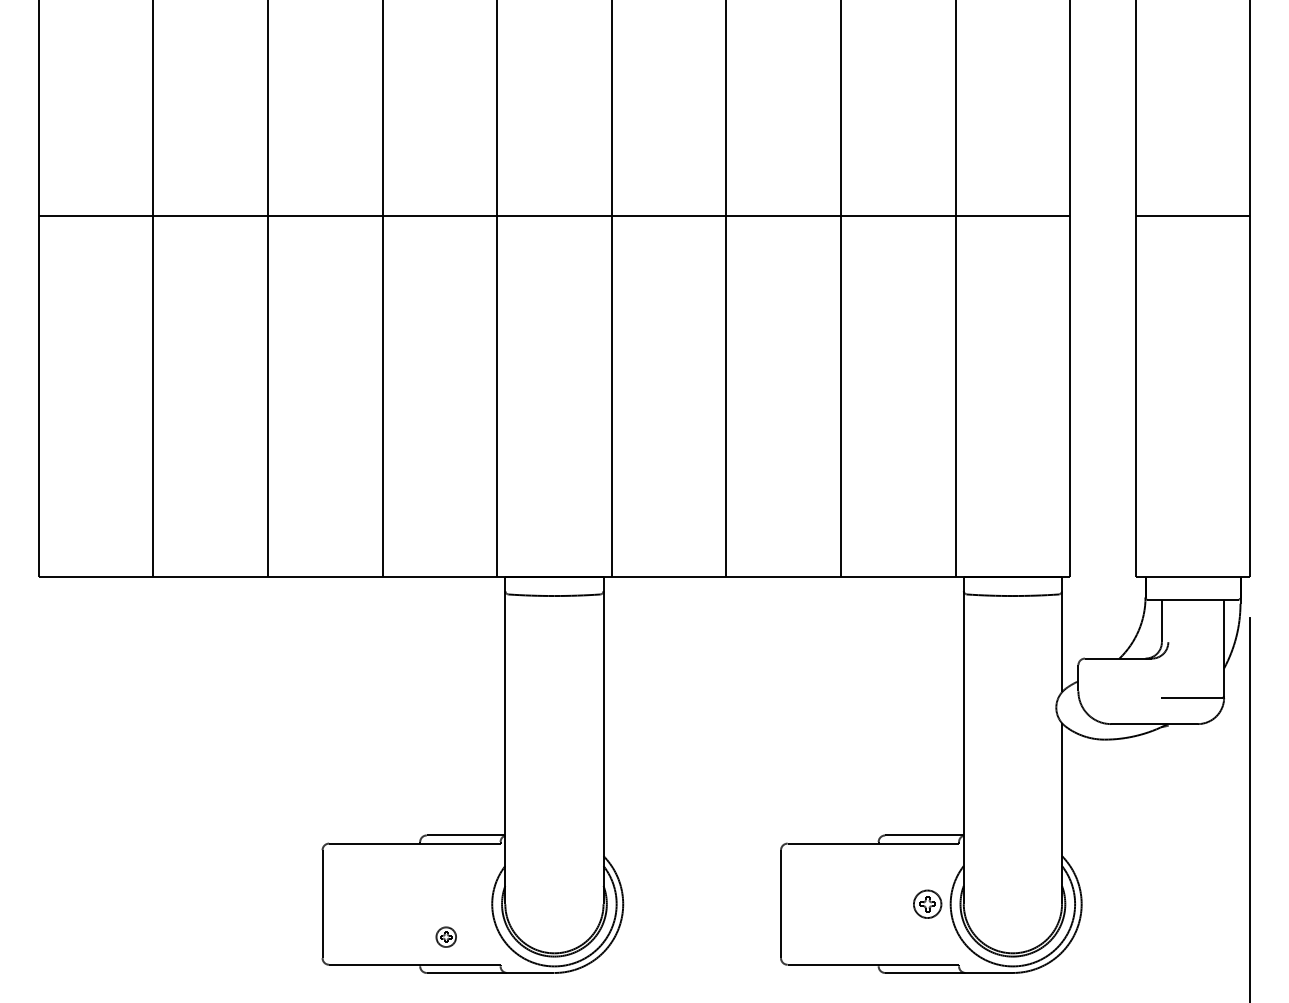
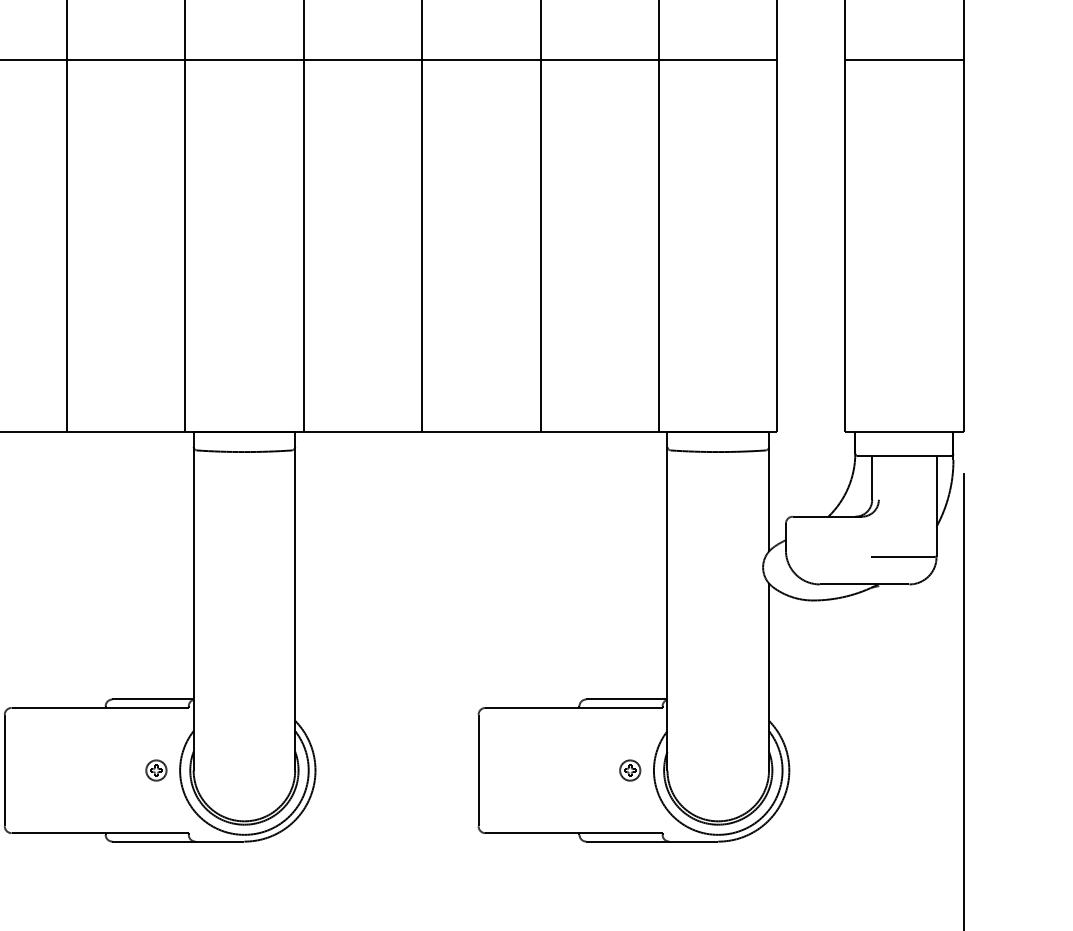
part: (927, 903) -> (629, 769), size x0.71
part: (445, 936) -> (155, 769), moved

